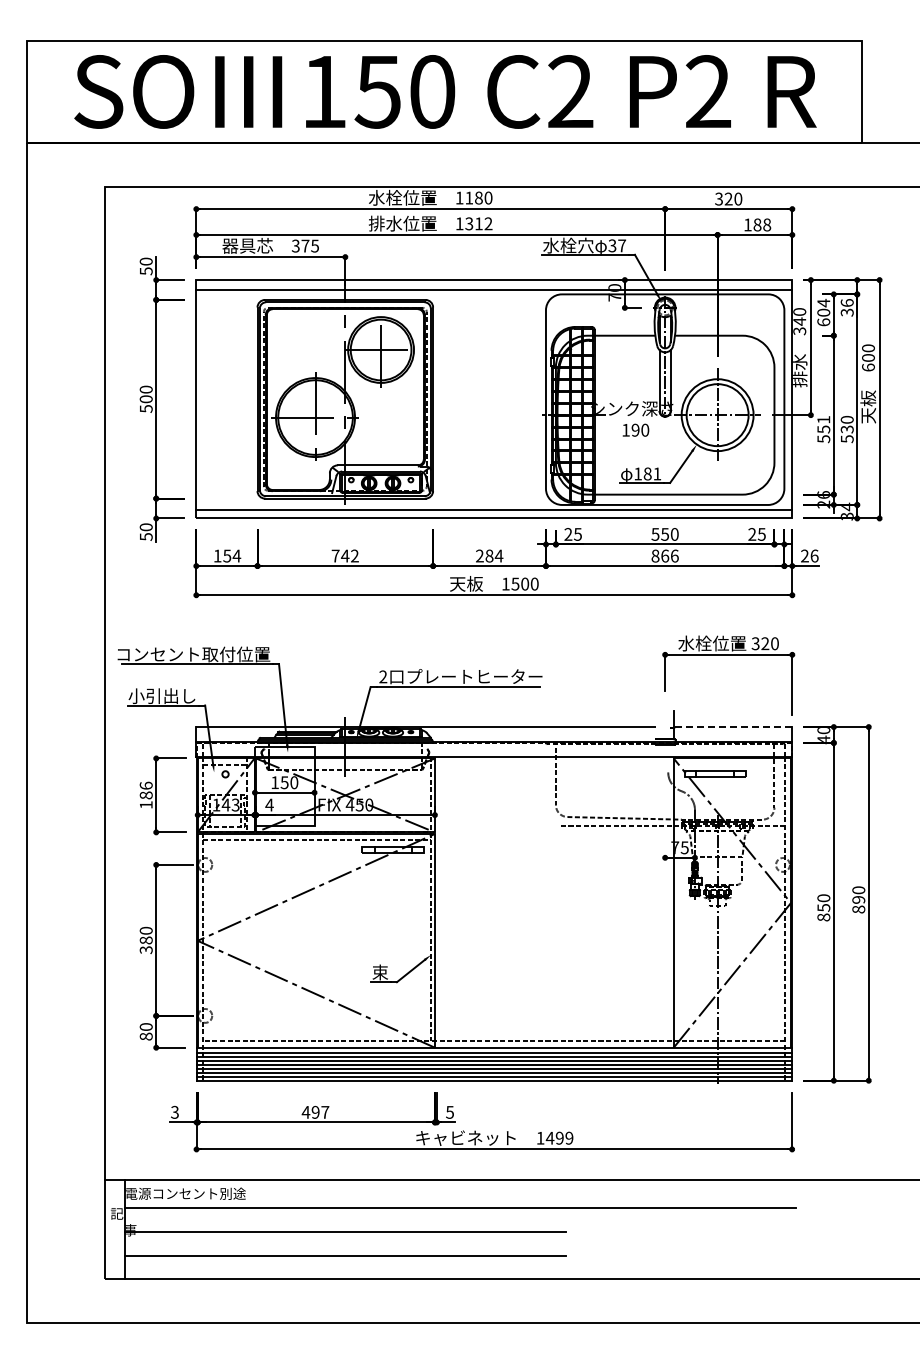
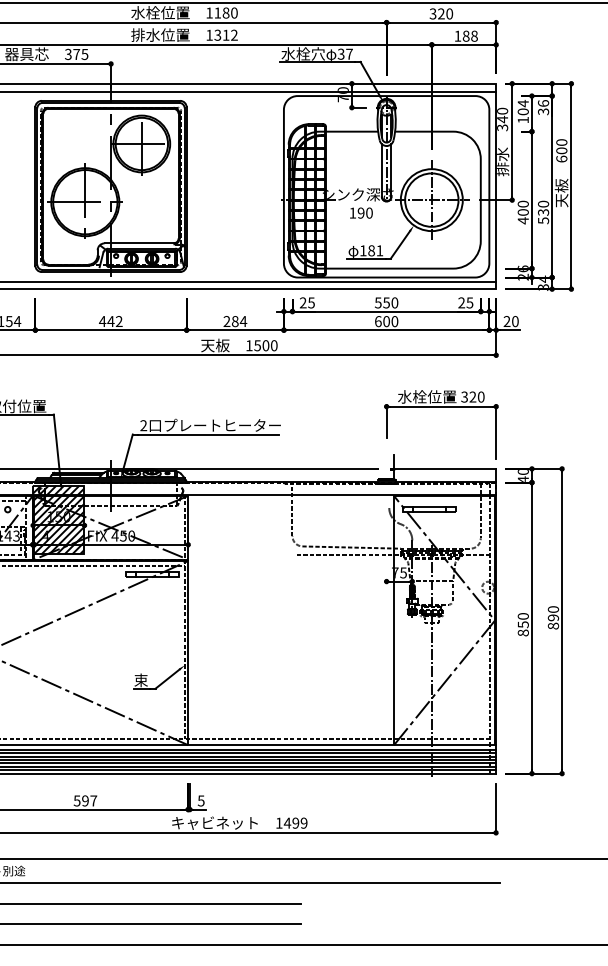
text: (823, 322) -> (523, 120), 604 -> 104
text: (823, 429) -> (523, 212), 551 -> 400
text: (335, 555) -> (102, 321), 742 -> 442
text: (664, 555) -> (386, 321), 866 -> 600
text: (814, 555) -> (515, 321), 26 -> 20
line: (732, 727) -> (444, 469), dashed -> solid
hatch: (284, 786) -> (58, 520), added
text: (305, 1112) -> (76, 801), 497 -> 597

